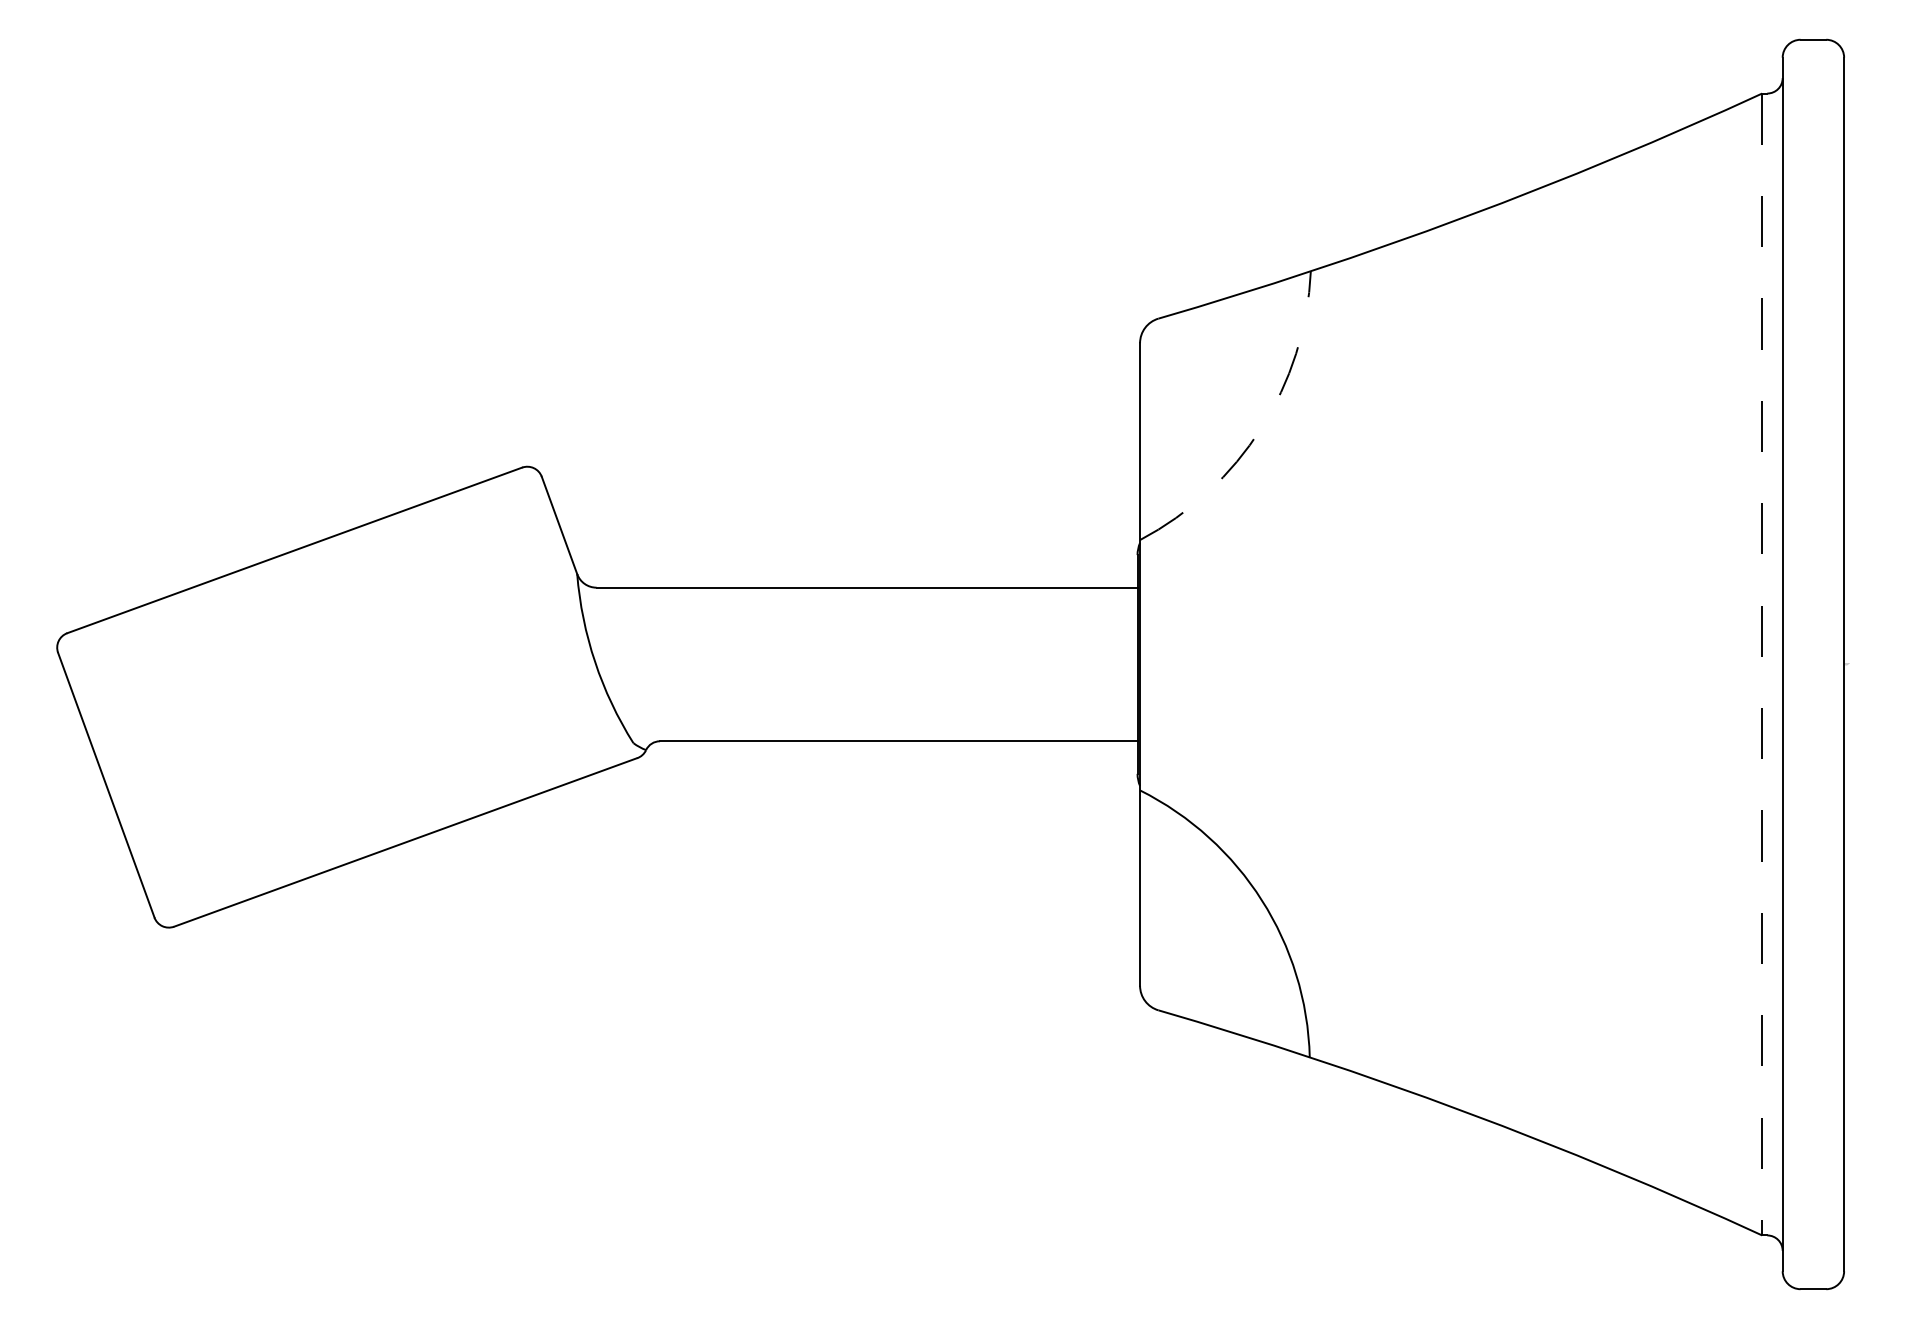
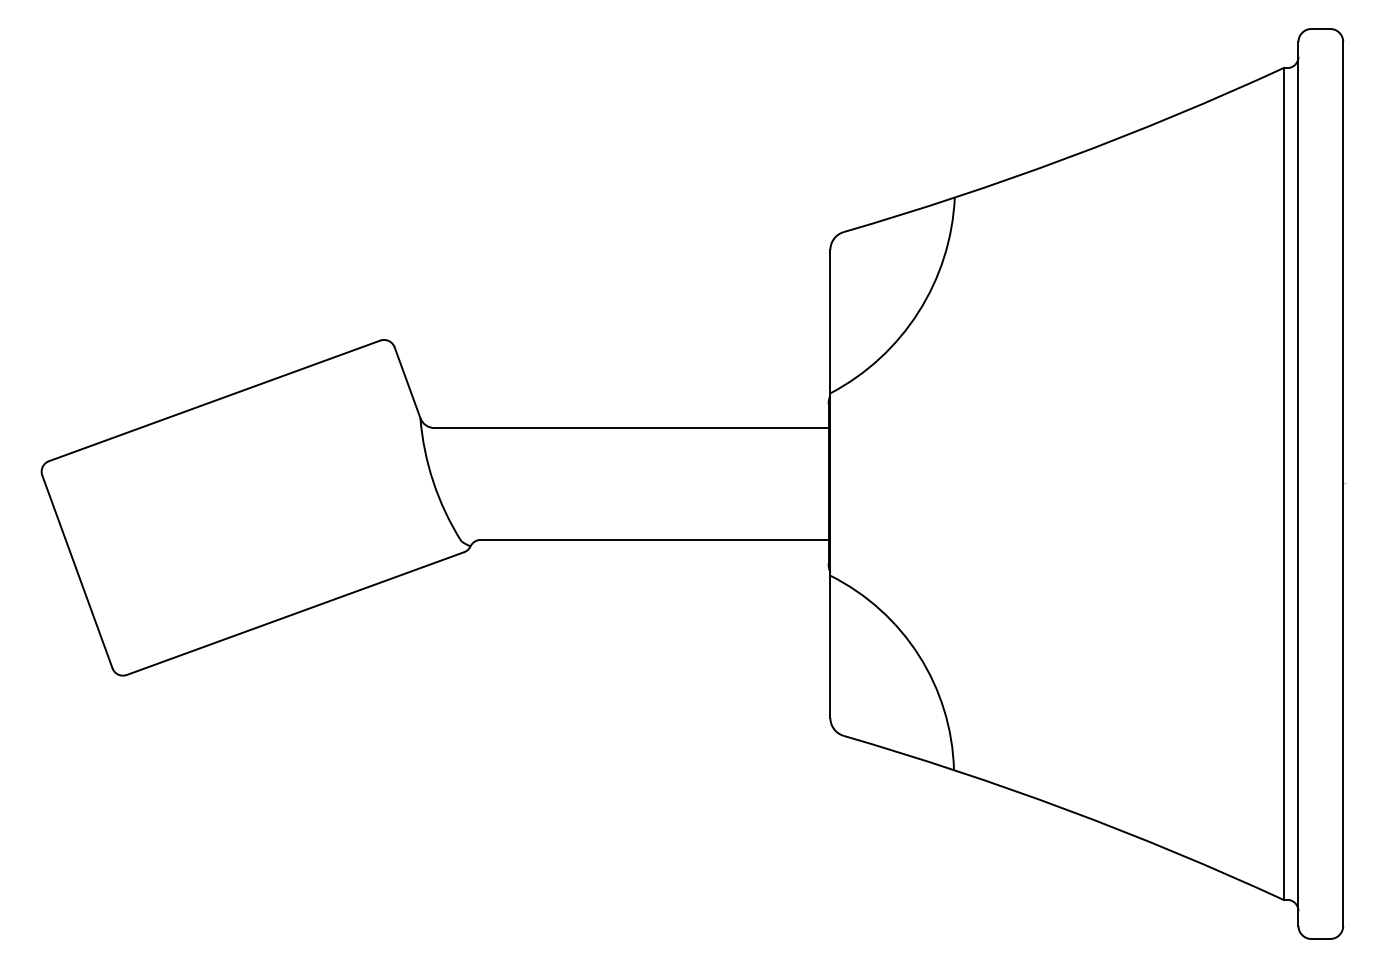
arc: (1261, 429) -> (918, 312), dashed -> solid
line: (1762, 663) -> (1283, 483), dashed -> solid

